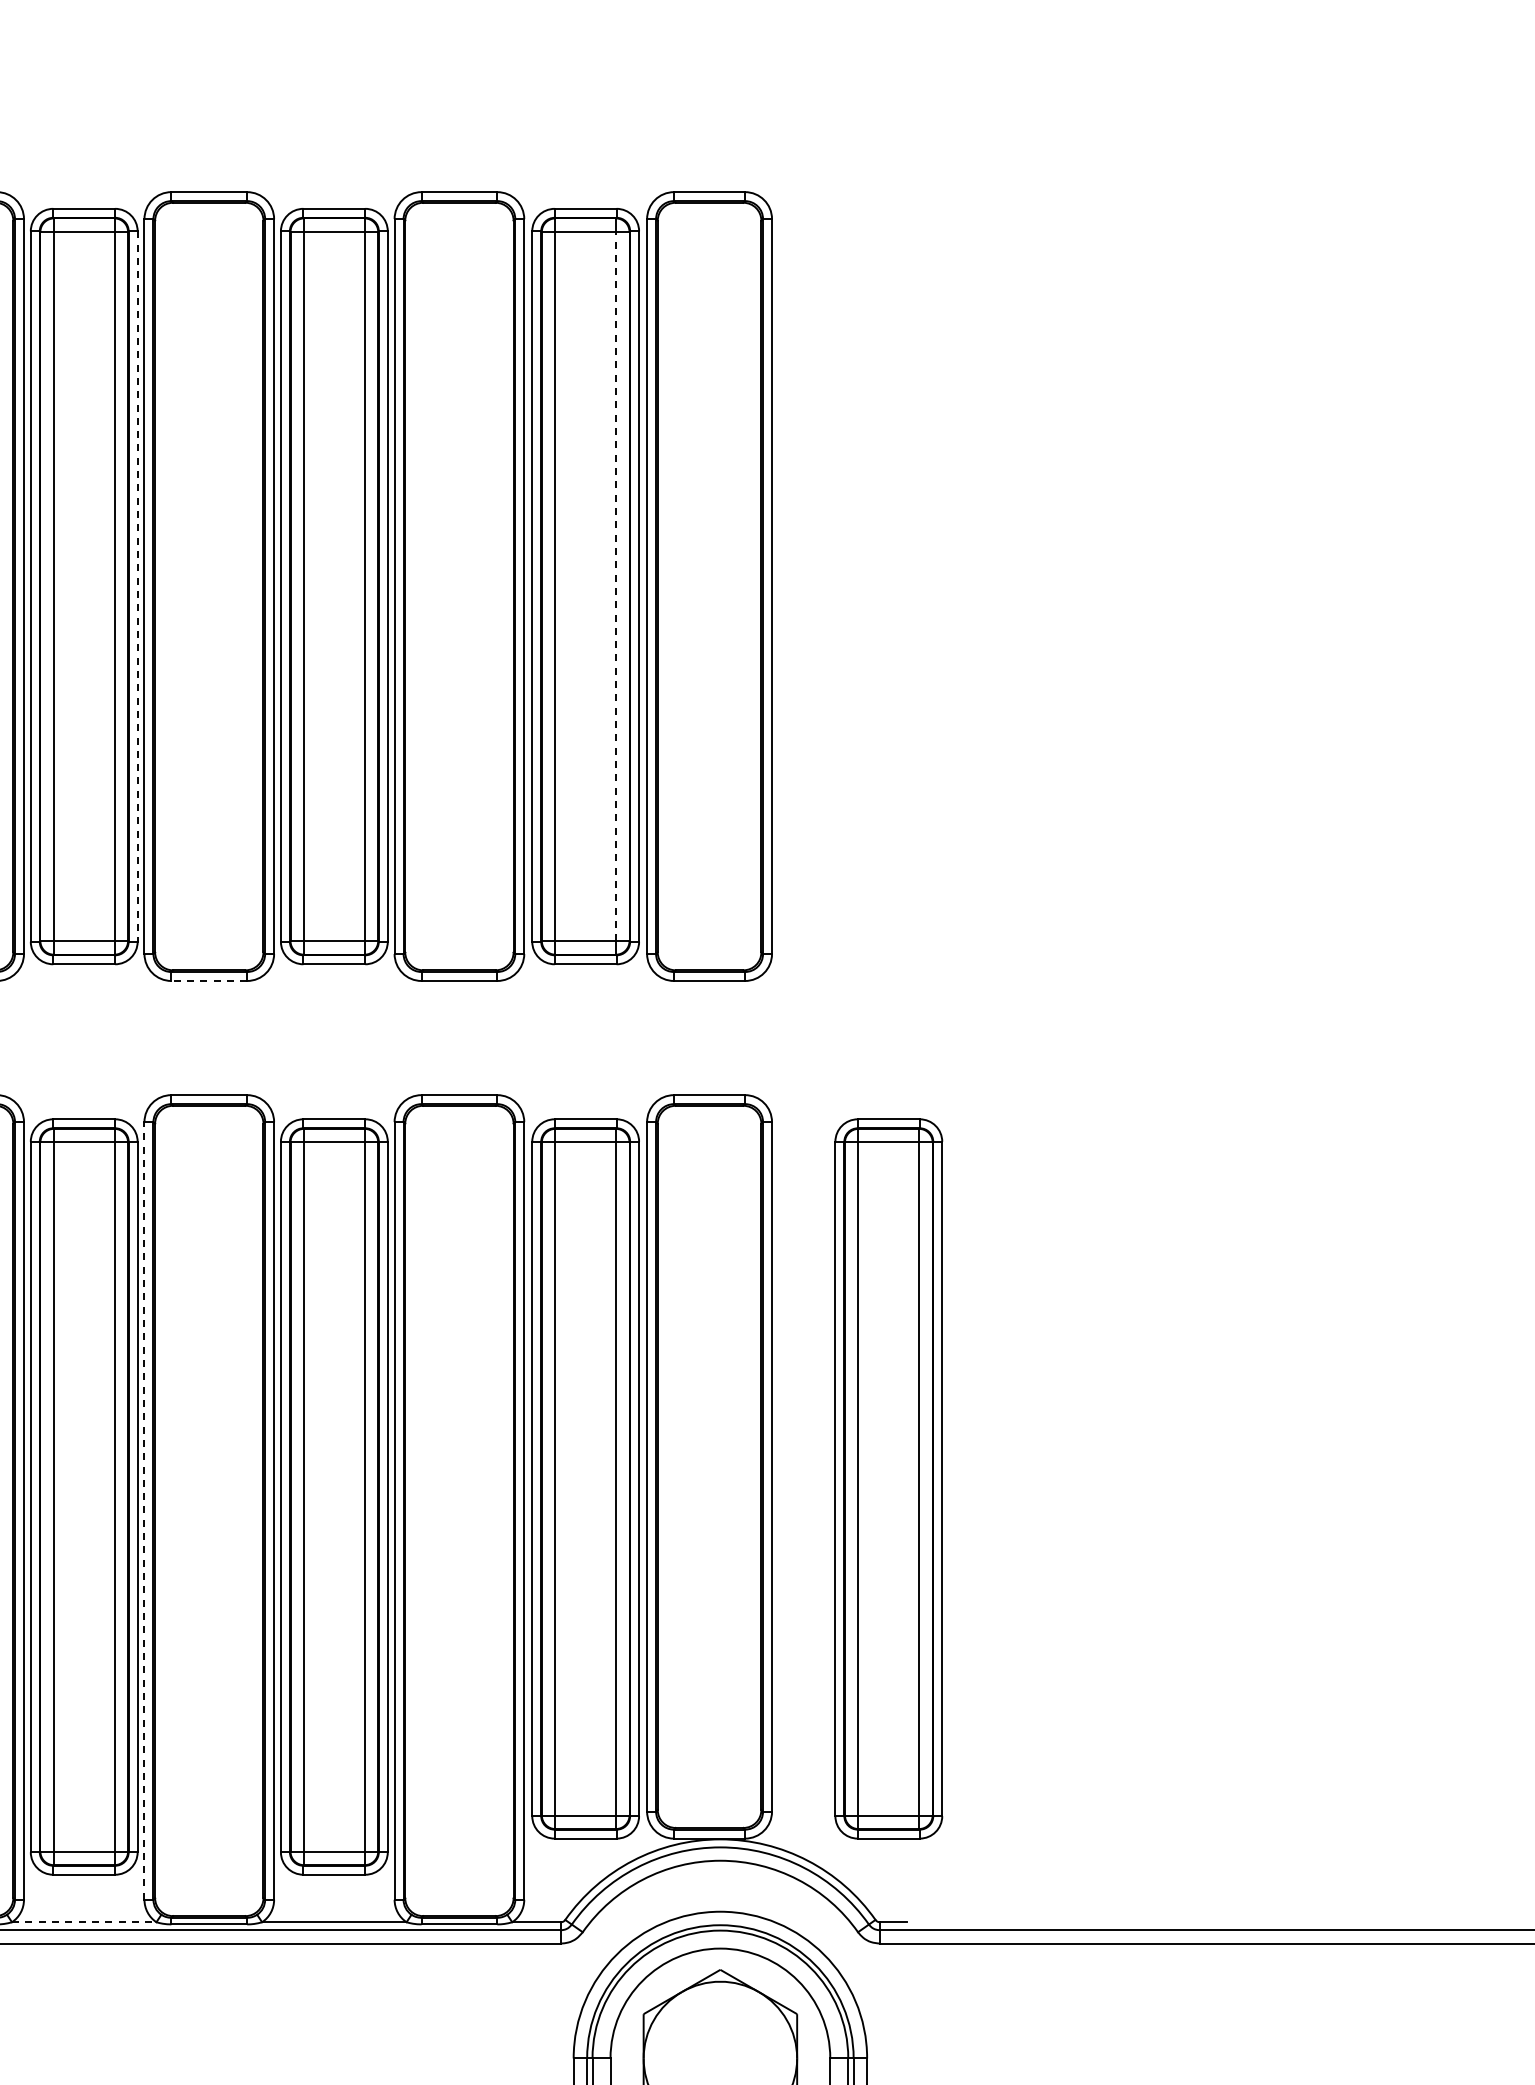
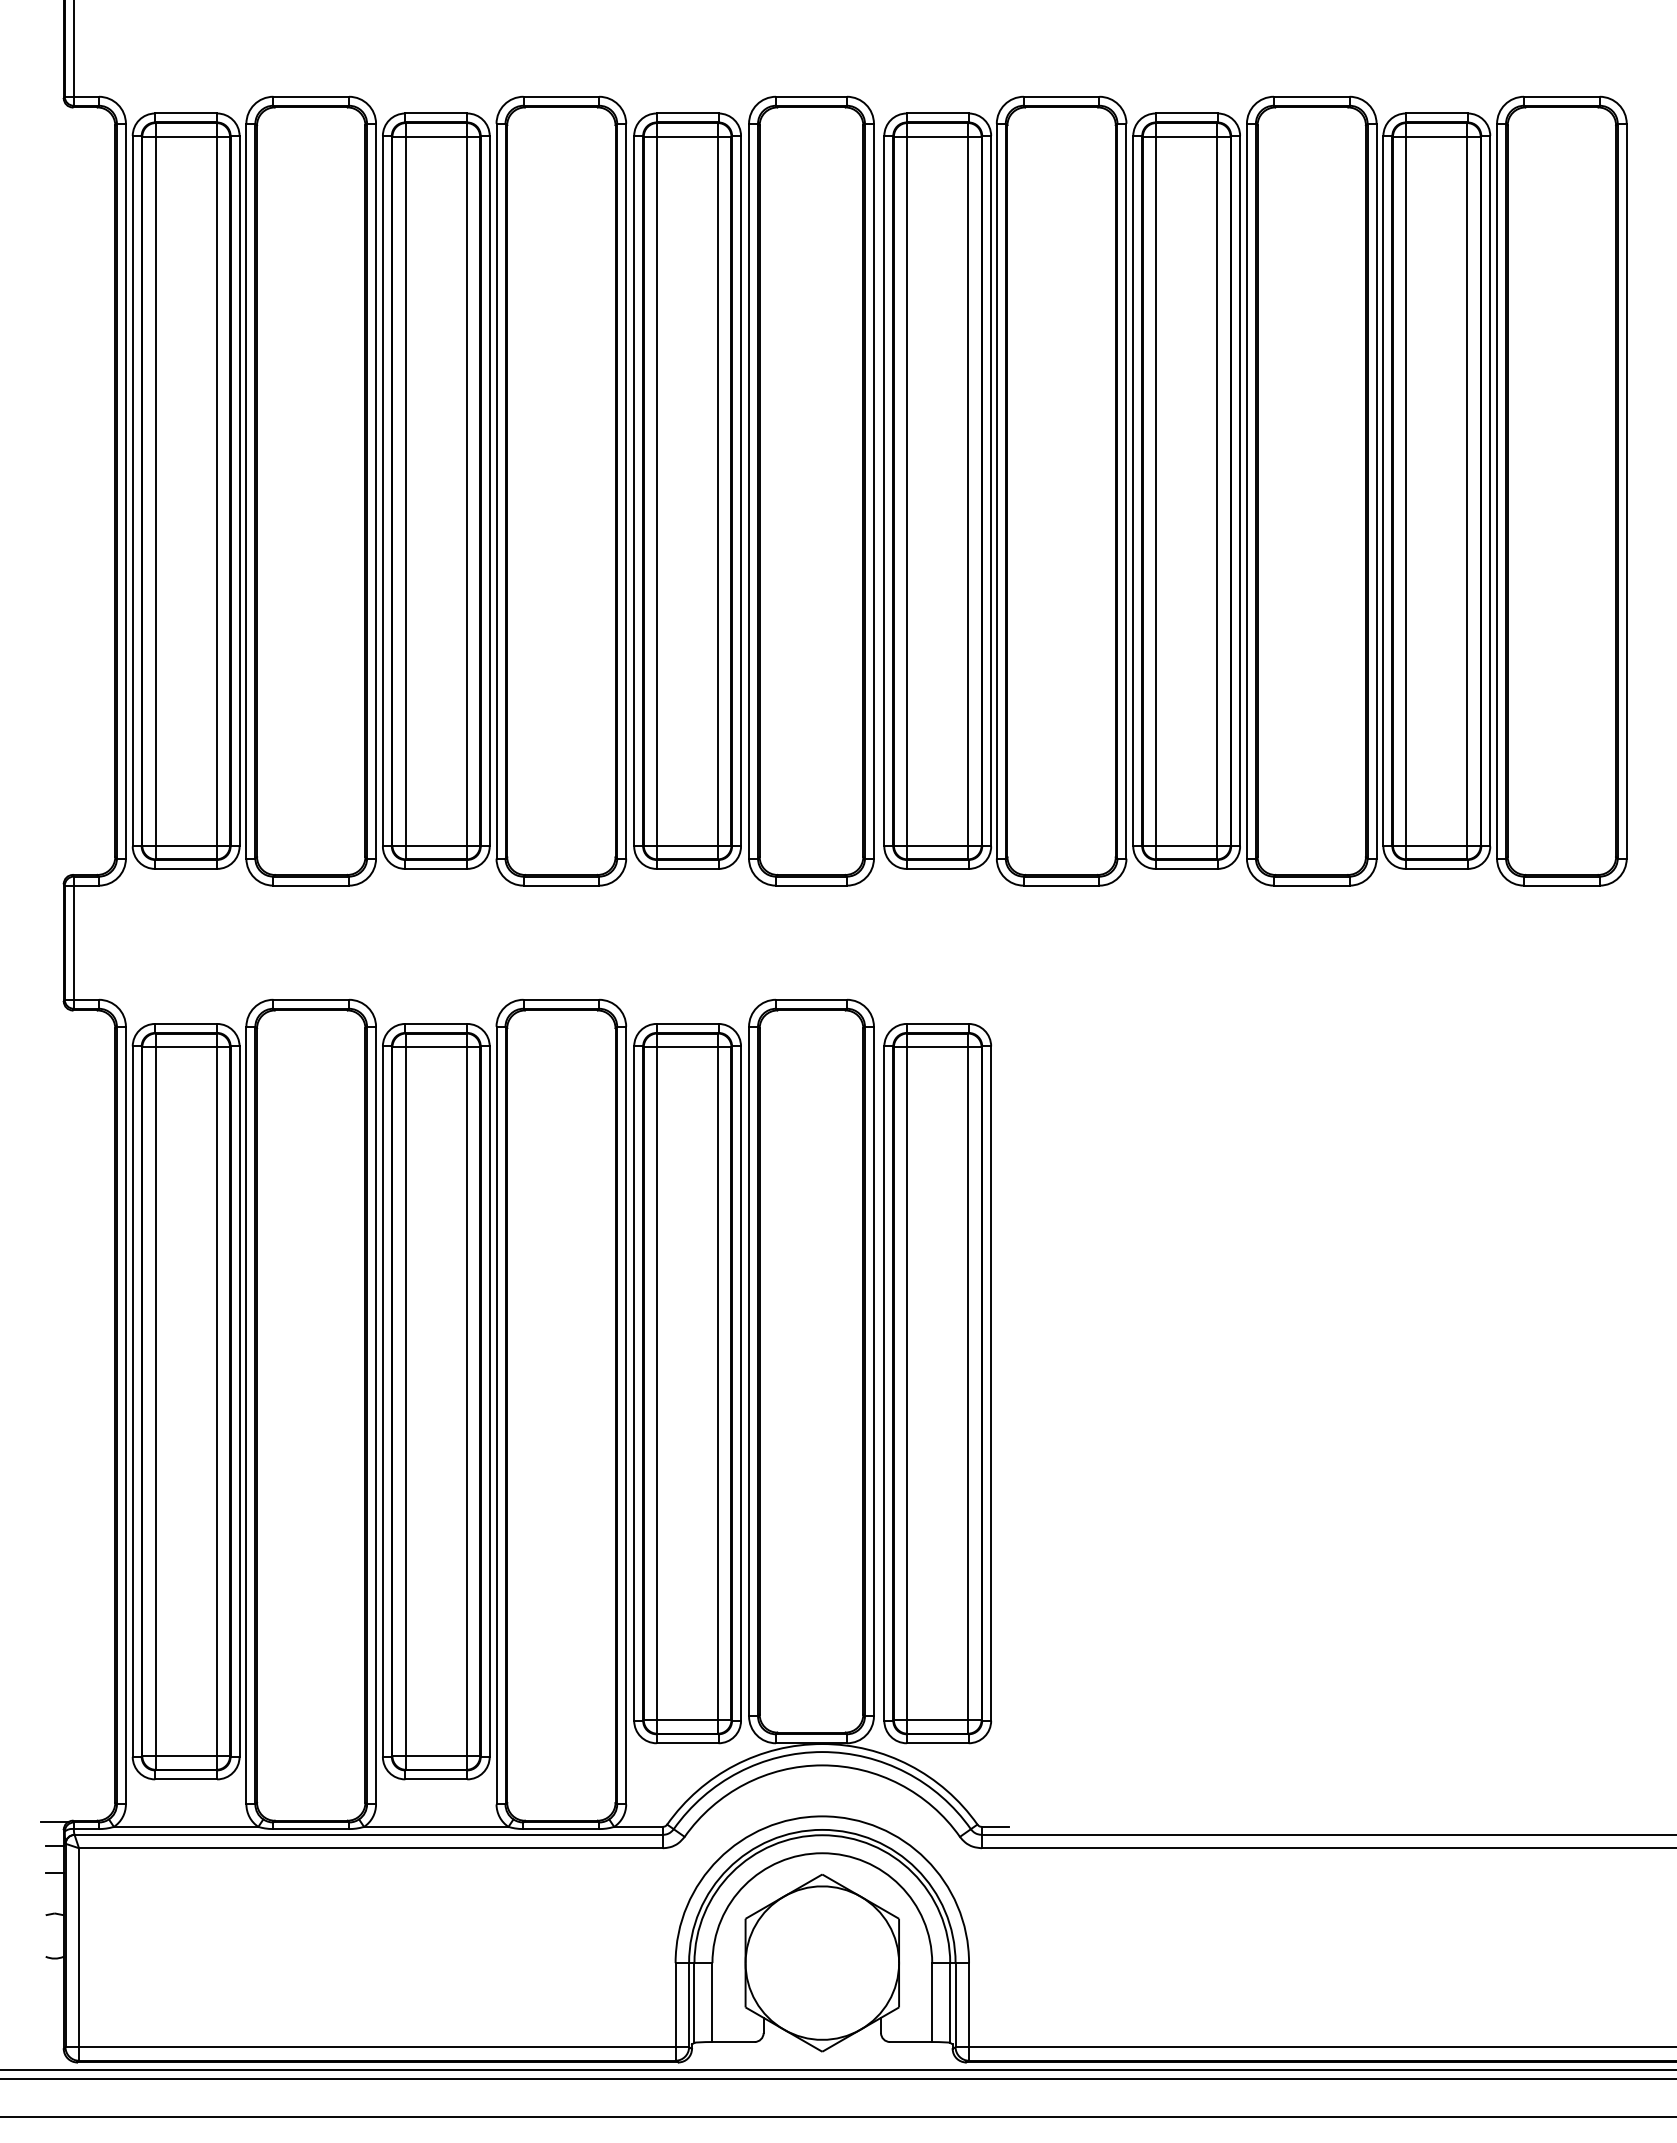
part: (1153, 585) -> (1255, 490), added
line: (137, 586) -> (239, 491), dashed -> solid
line: (615, 586) -> (717, 491), dashed -> solid
line: (209, 980) -> (311, 885), dashed -> solid
part: (888, 1478) -> (937, 1383), moved
line: (144, 1510) -> (246, 1415), dashed -> solid
line: (84, 1921) -> (186, 1826), dashed -> solid

